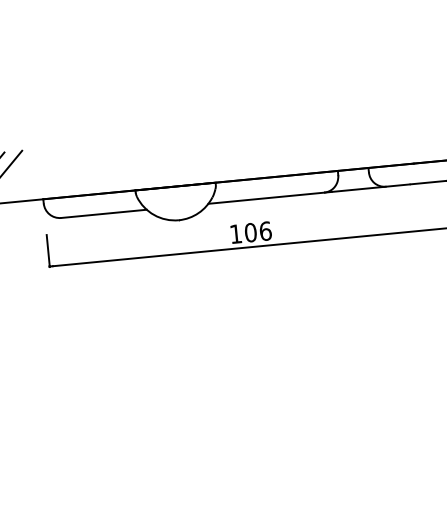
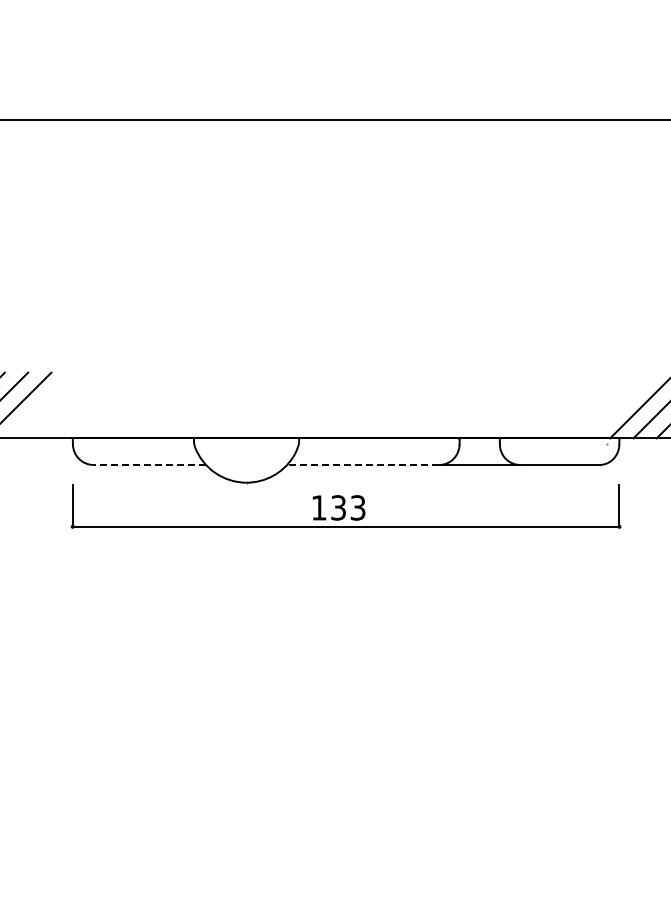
line: (266, 198) -> (363, 465), solid -> dashed
line: (103, 214) -> (149, 465), solid -> dashed
text: (258, 231) -> (348, 507), 106 -> 133

